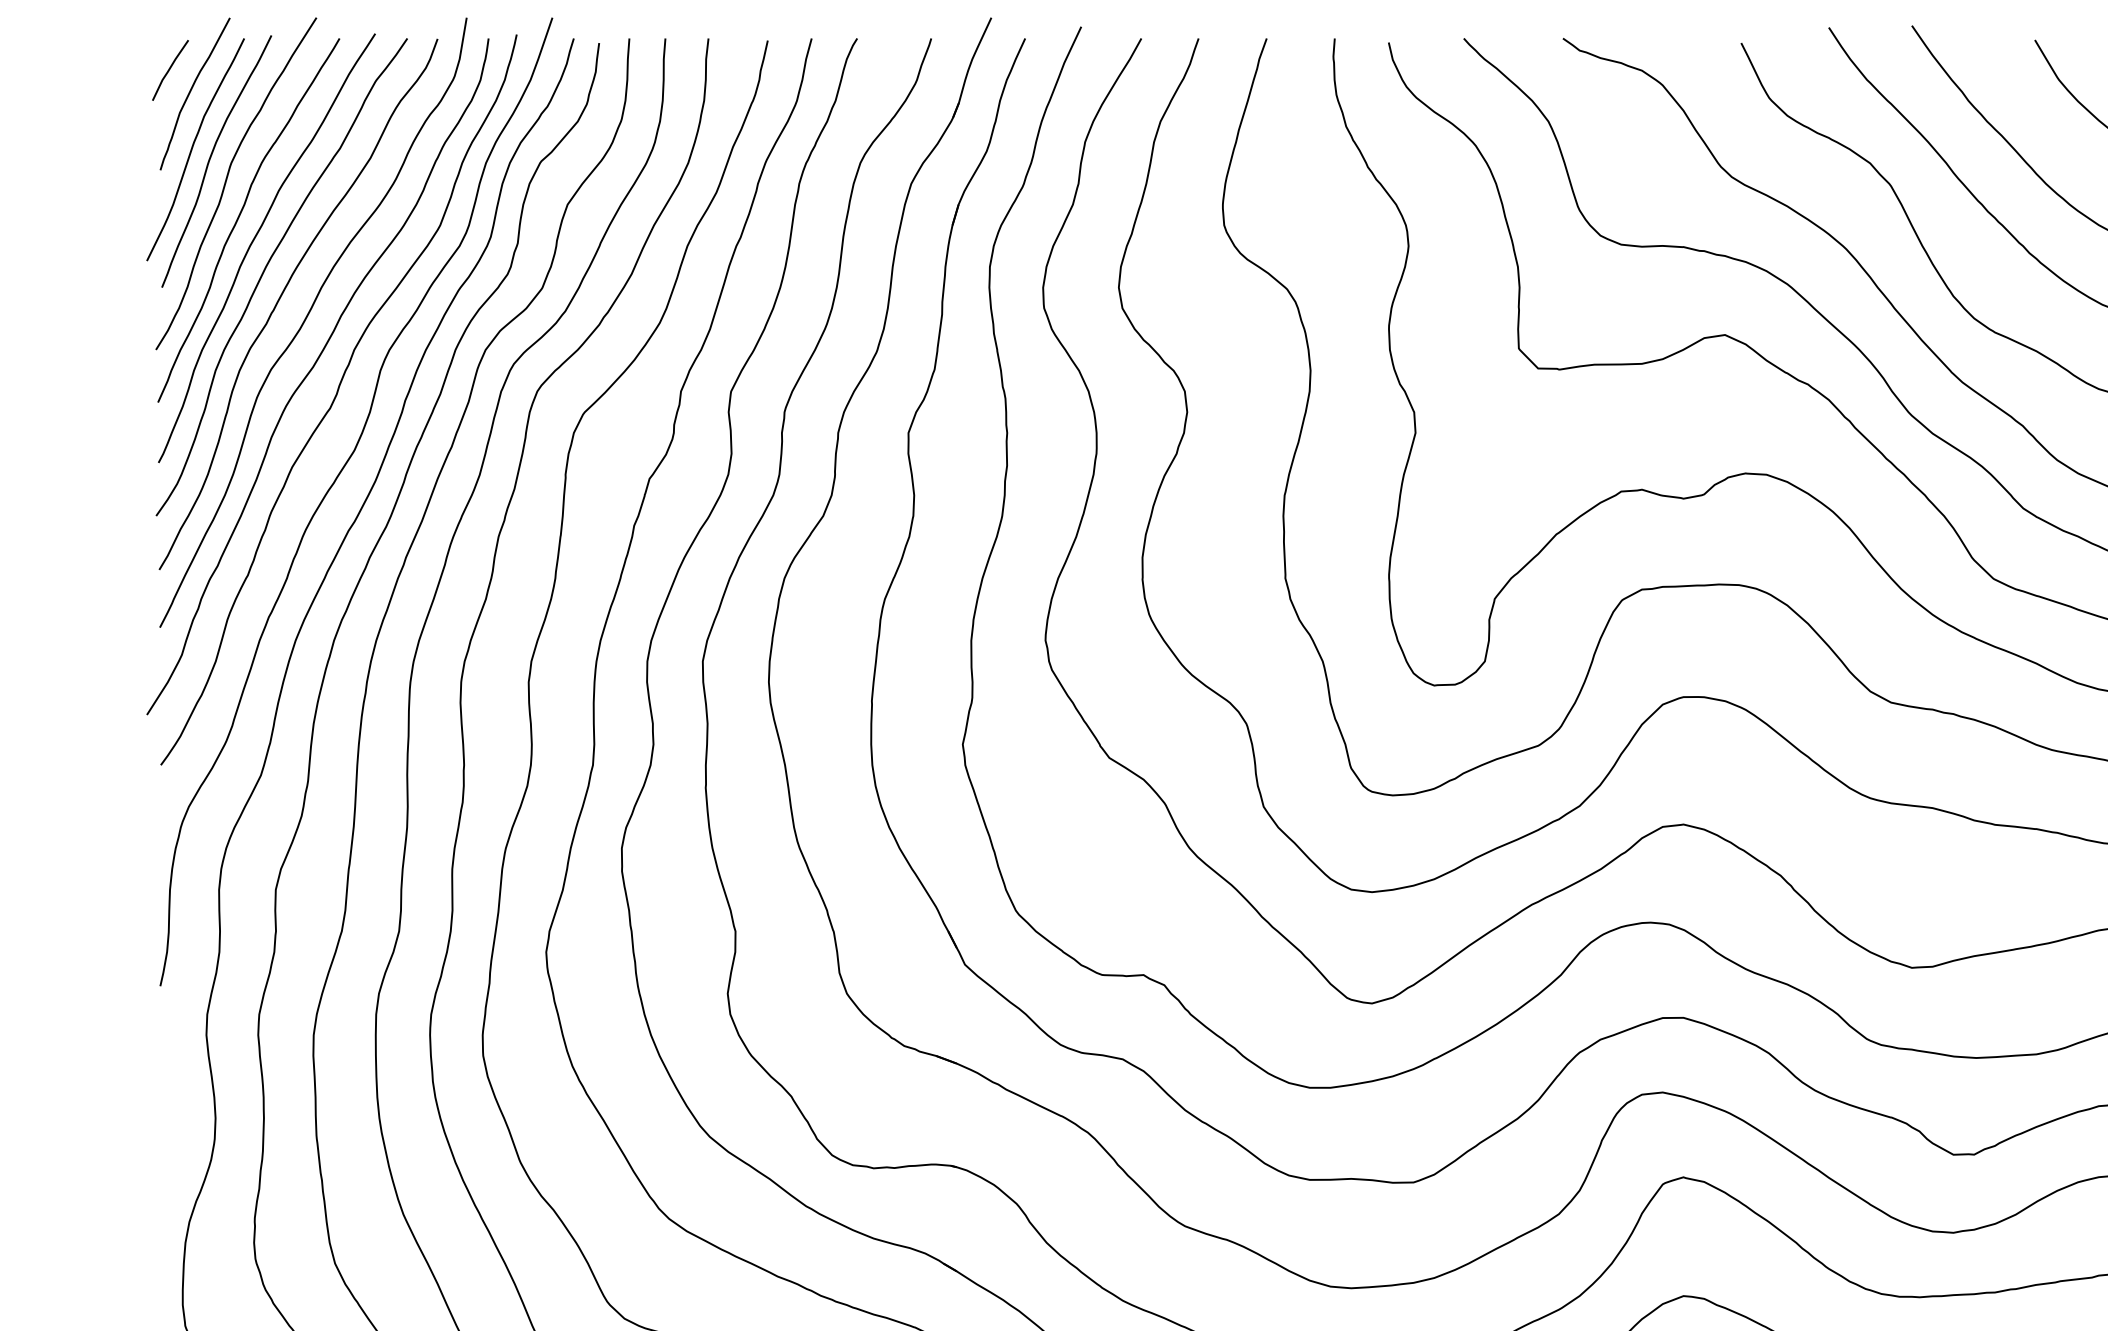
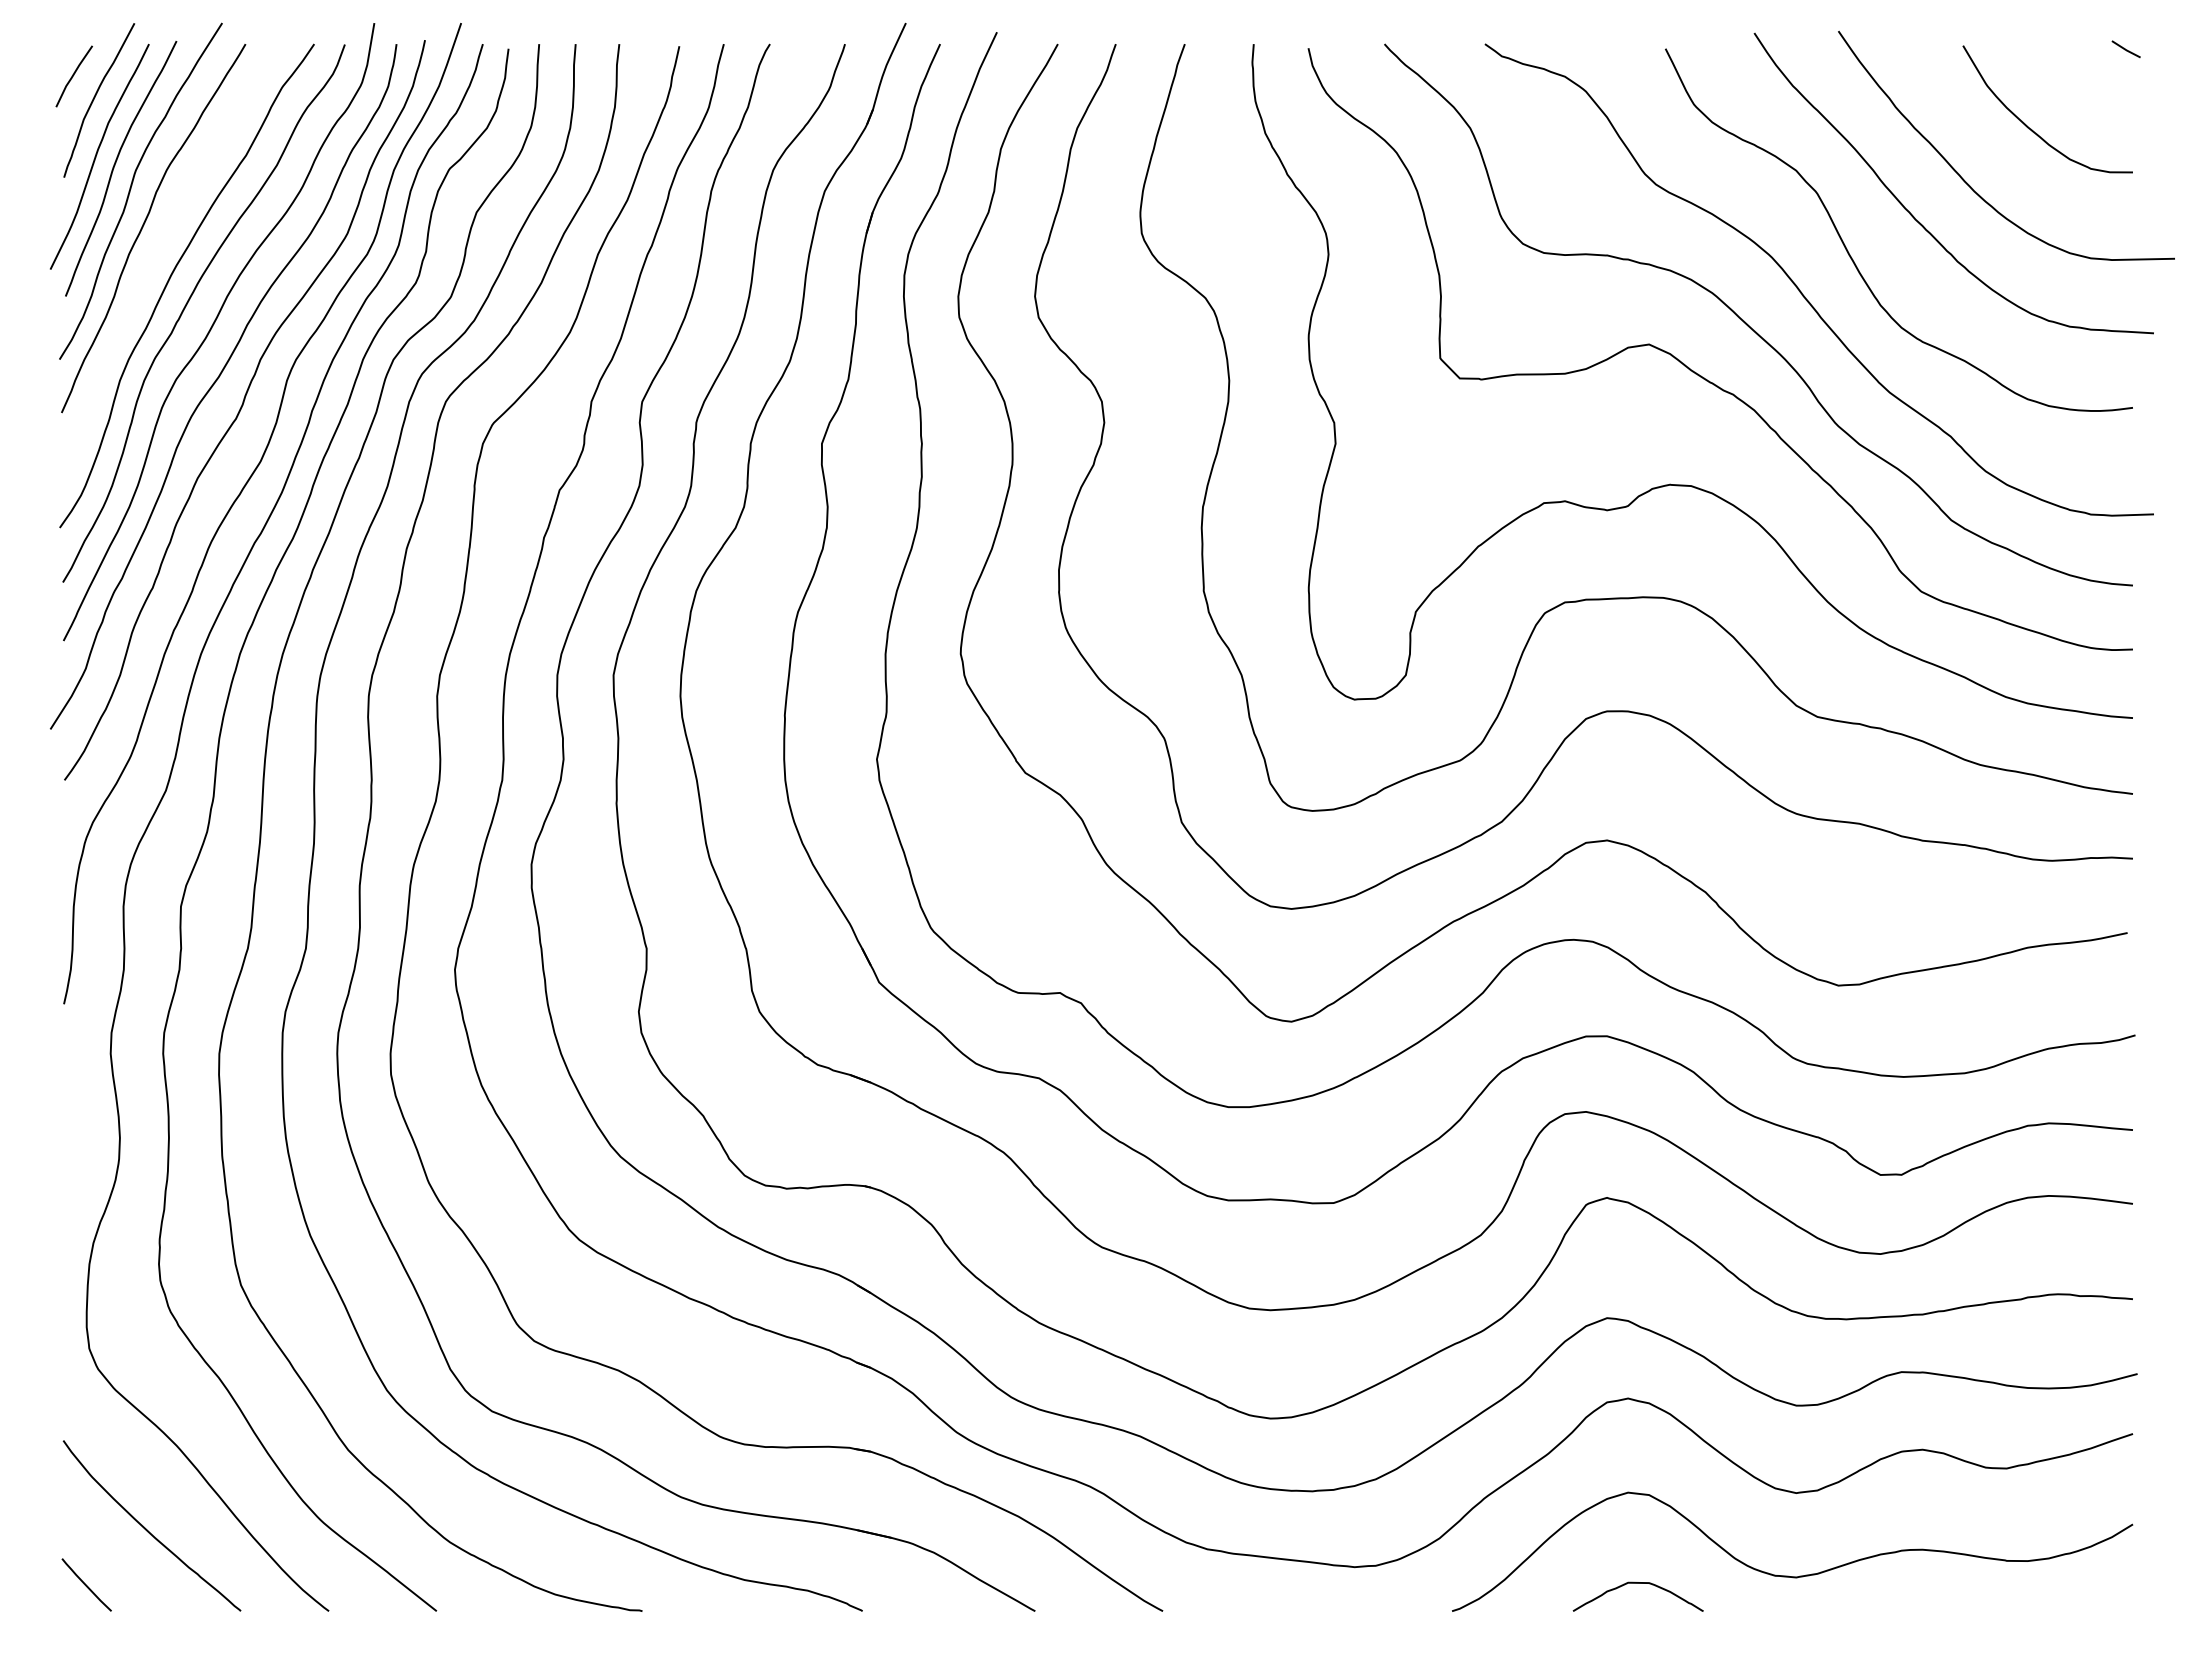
curve: (253, 242) -> (158, 250), removed

